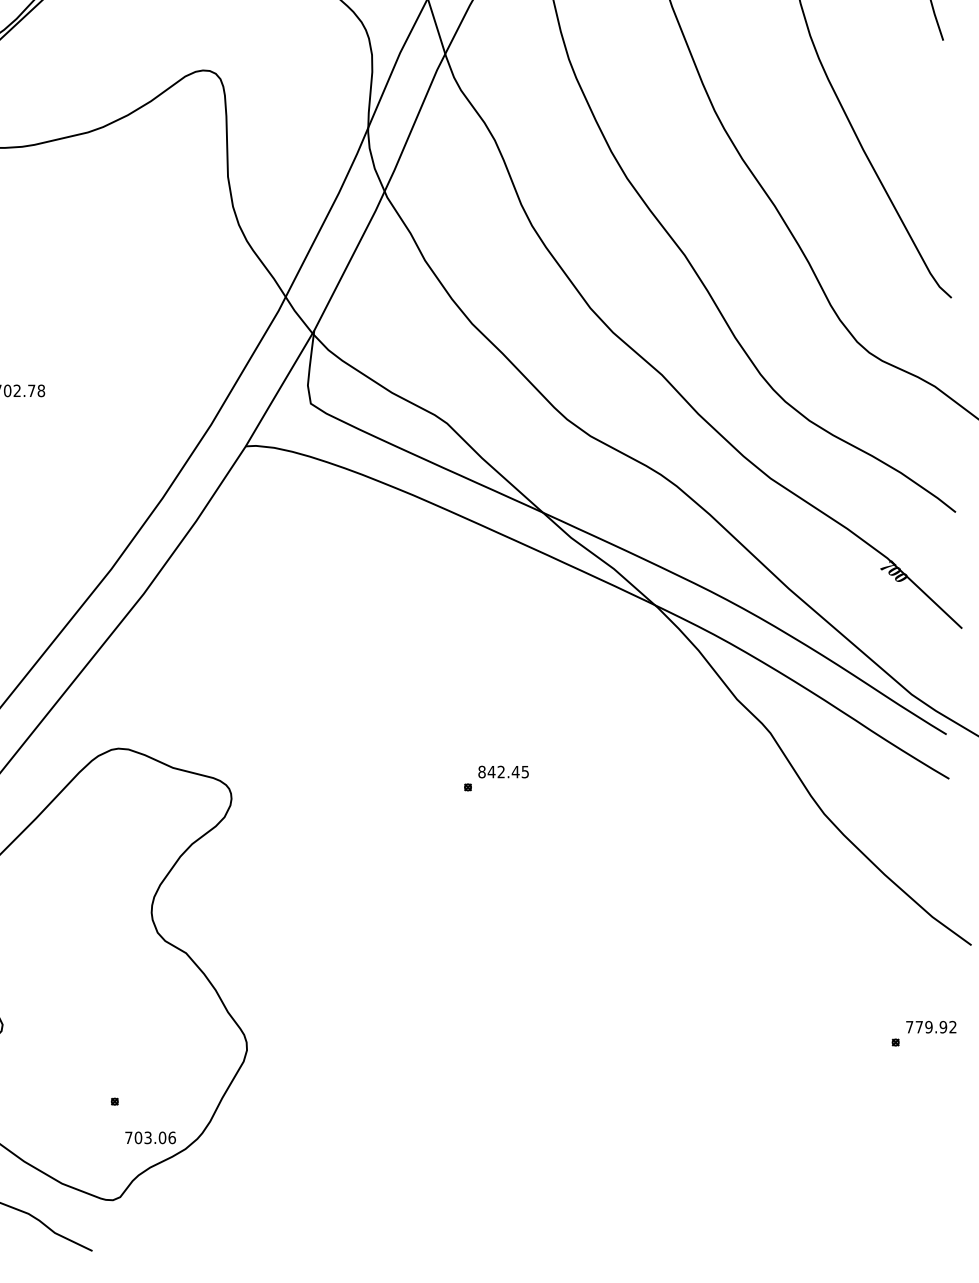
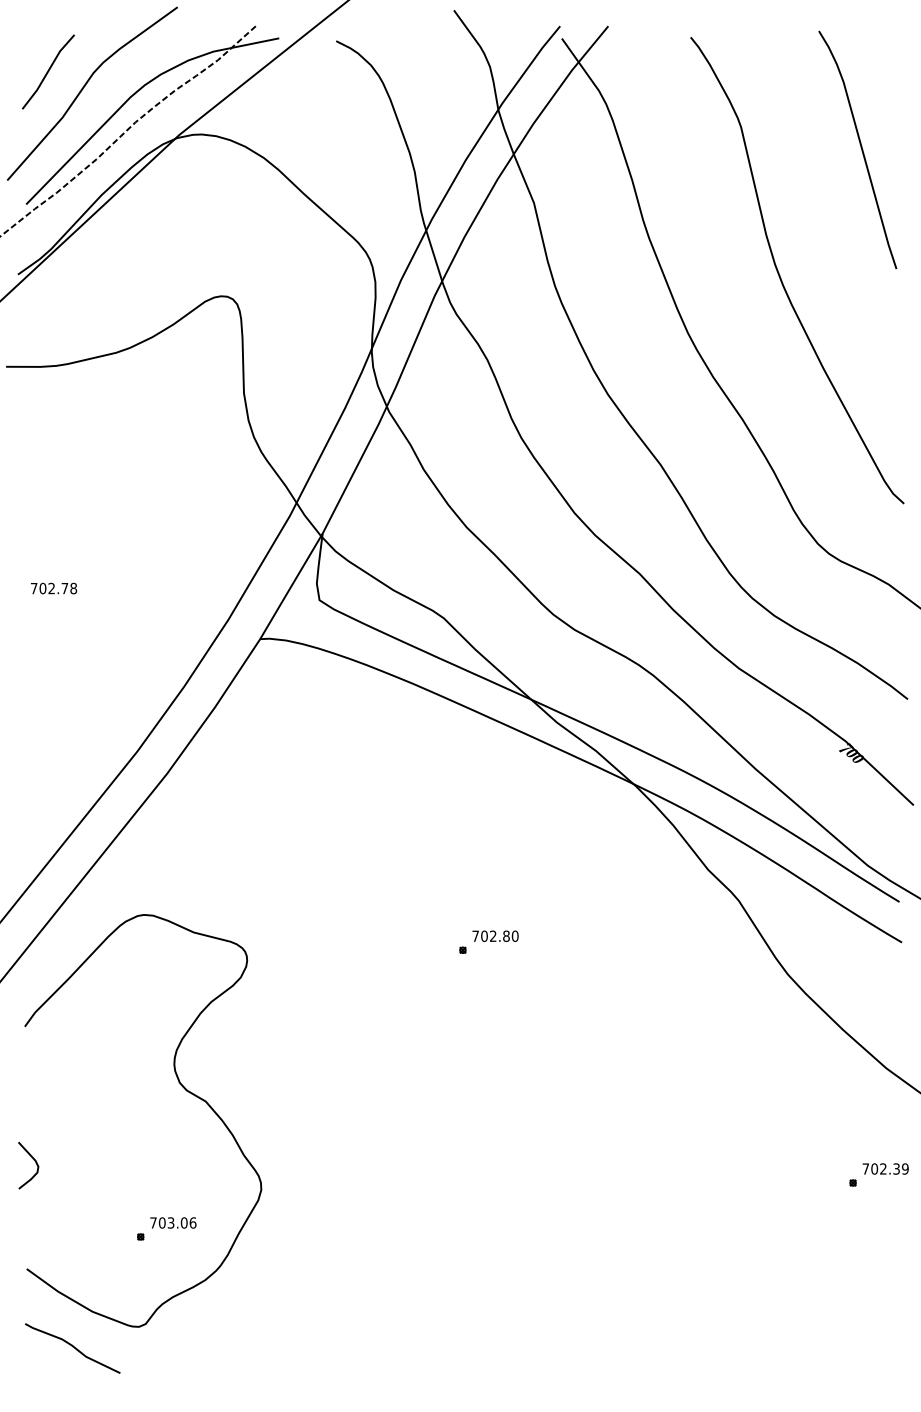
text: (503, 771) -> (495, 935), 842.45 -> 702.80
text: (935, 1026) -> (889, 1168), 779.92 -> 702.39
text: (150, 1137) -> (173, 1222), moved

